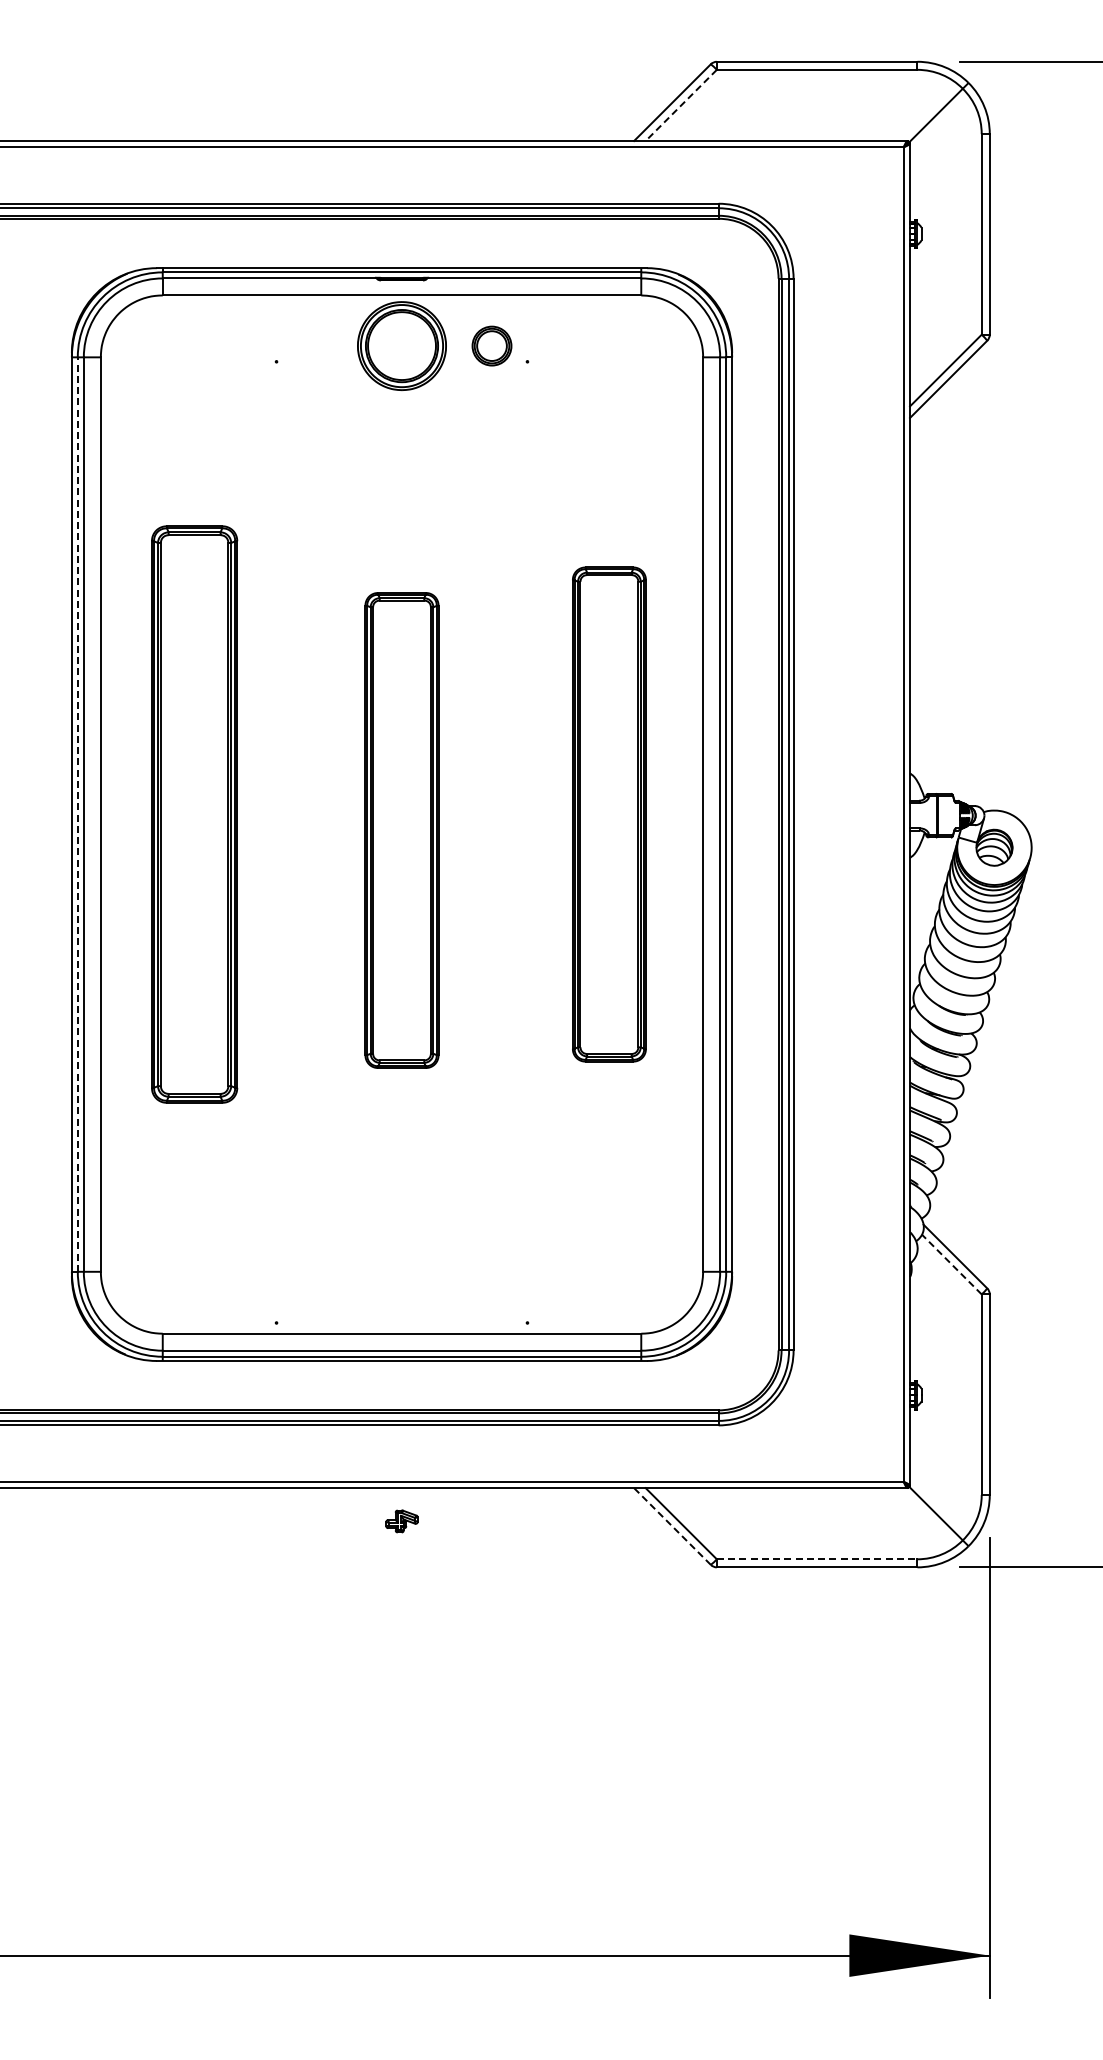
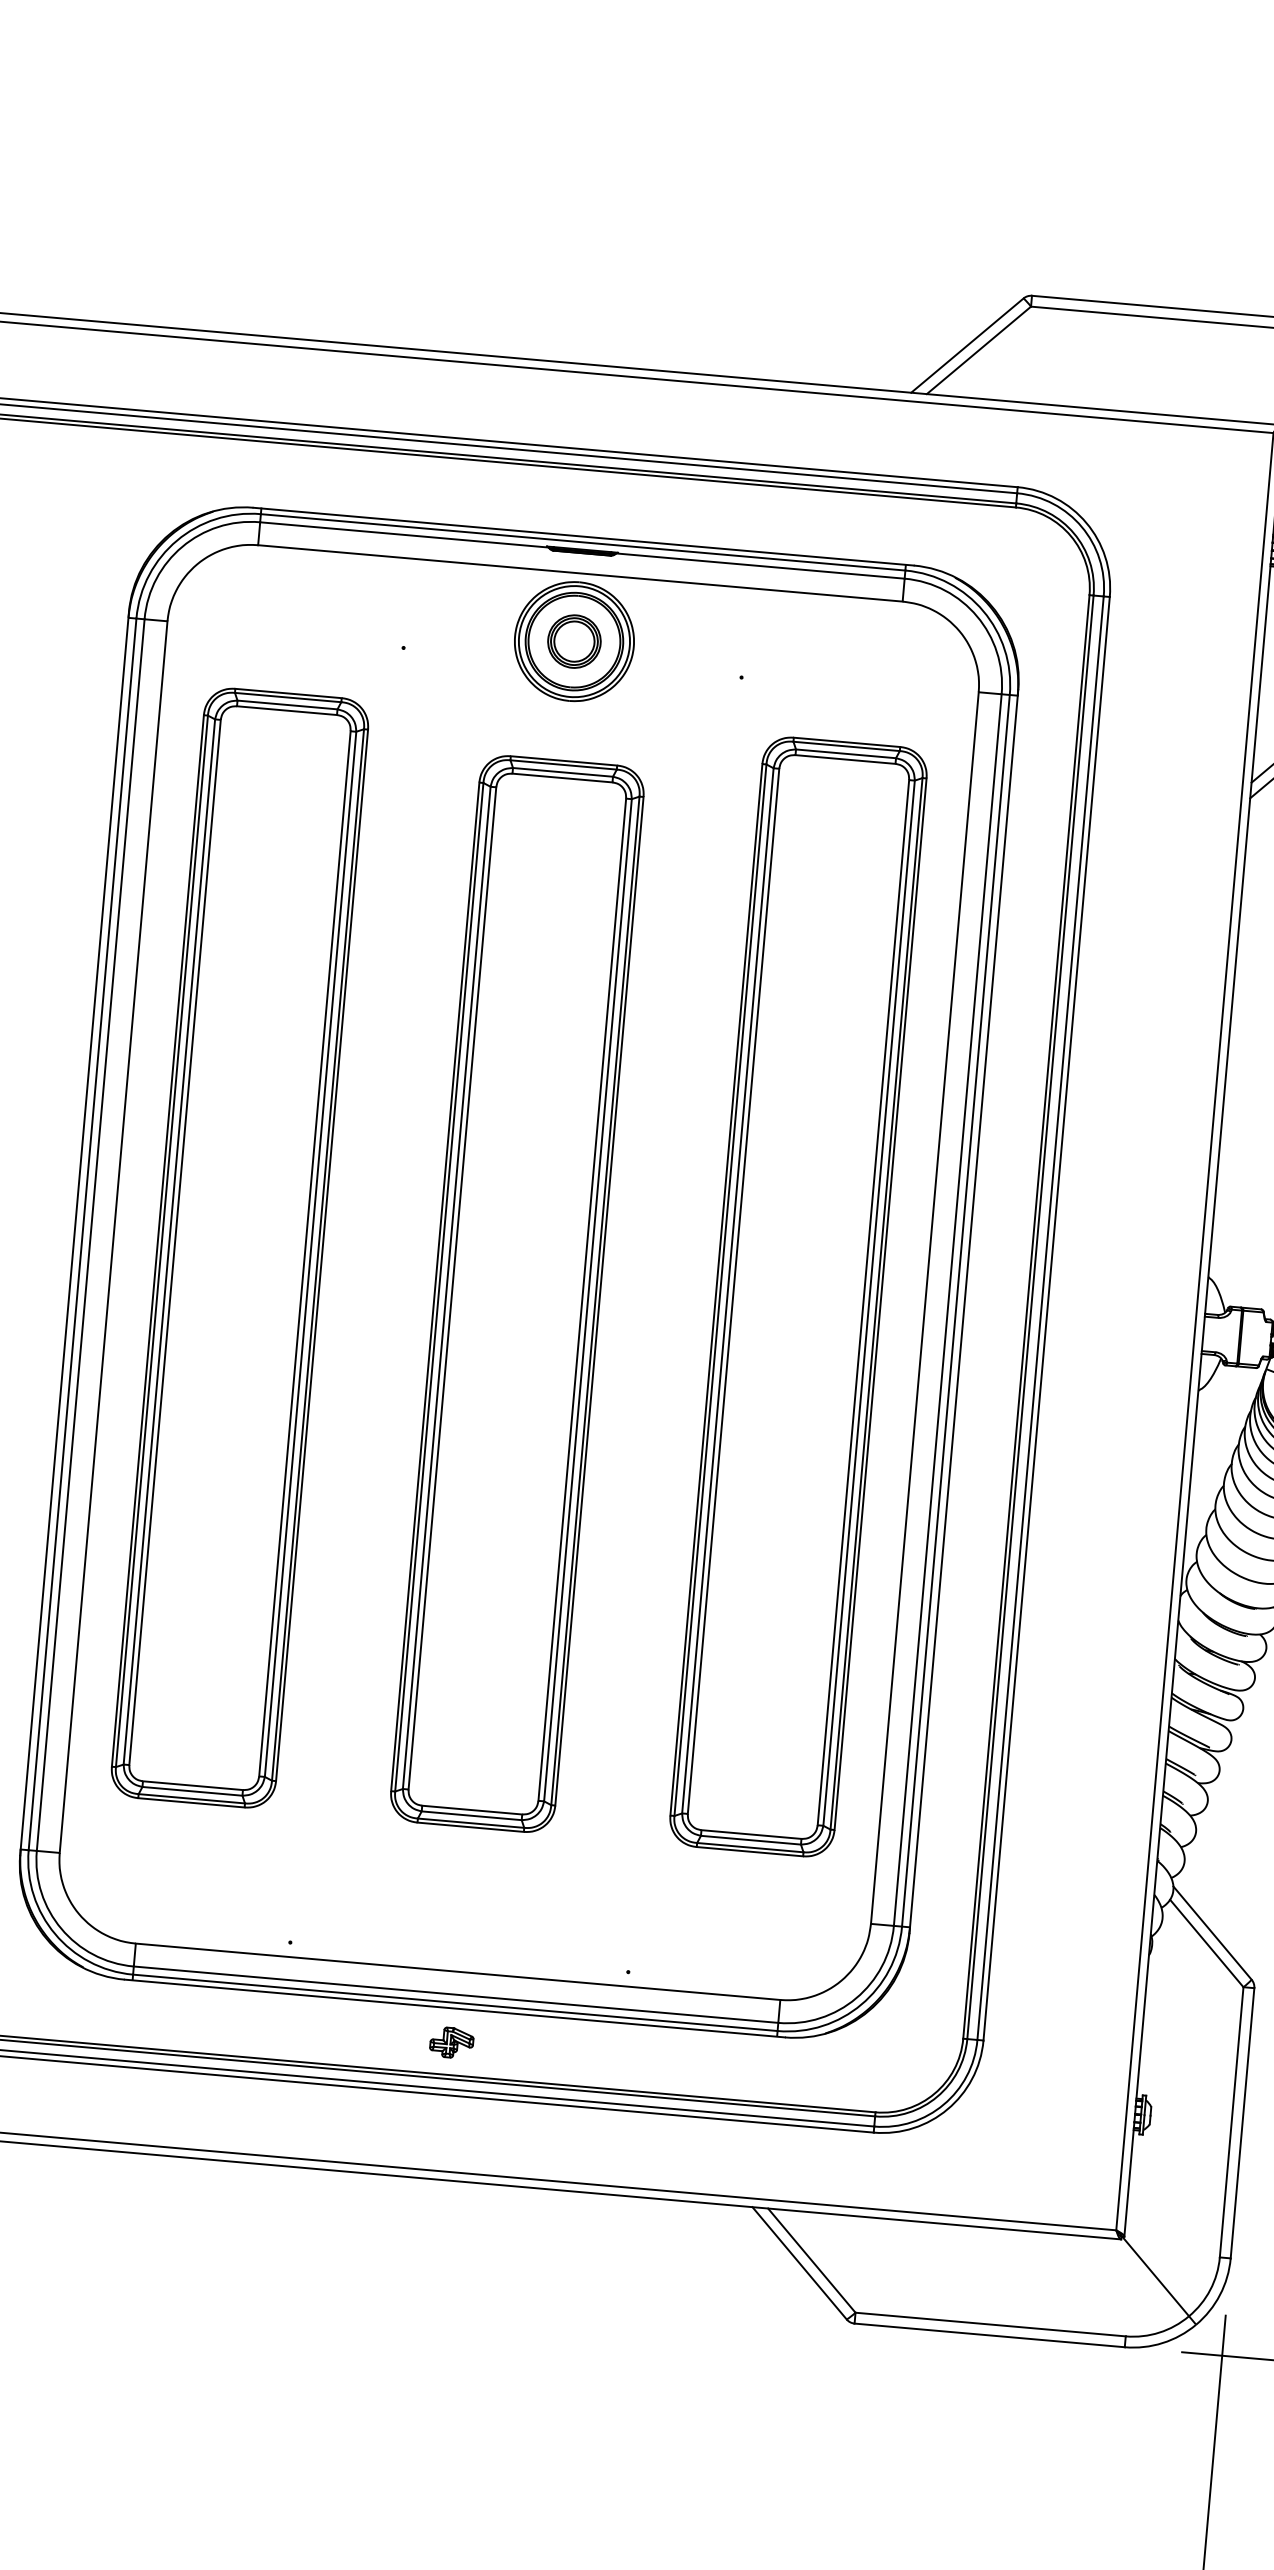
line: (680, 105) -> (977, 350), dashed -> solid
part: (491, 345) -> (573, 640), moved
line: (77, 814) -> (82, 1234), dashed -> solid
part: (194, 814) -> (239, 1248), size x1.43
part: (609, 814) -> (798, 1296), size x1.67
part: (401, 830) -> (516, 1293), size x1.67
line: (951, 1264) -> (1206, 1943), dashed -> solid
part: (401, 1521) -> (451, 2042), moved
line: (672, 1526) -> (799, 2263), dashed -> solid
line: (817, 1559) -> (991, 2324), dashed -> solid

